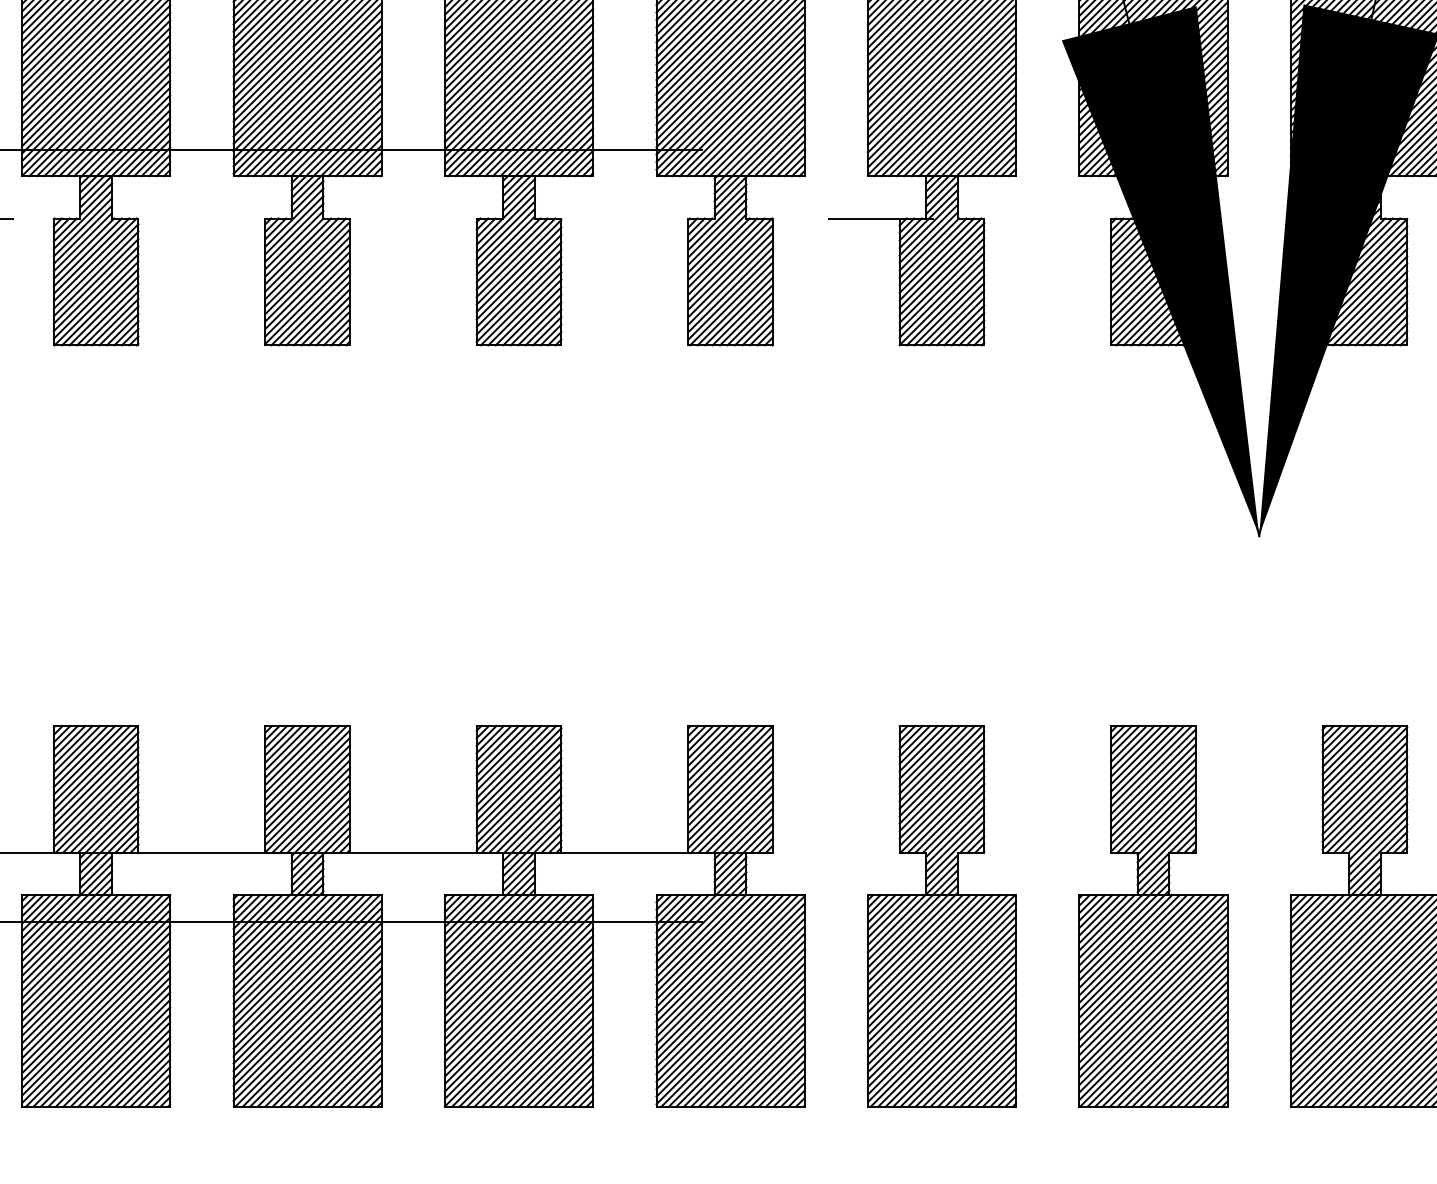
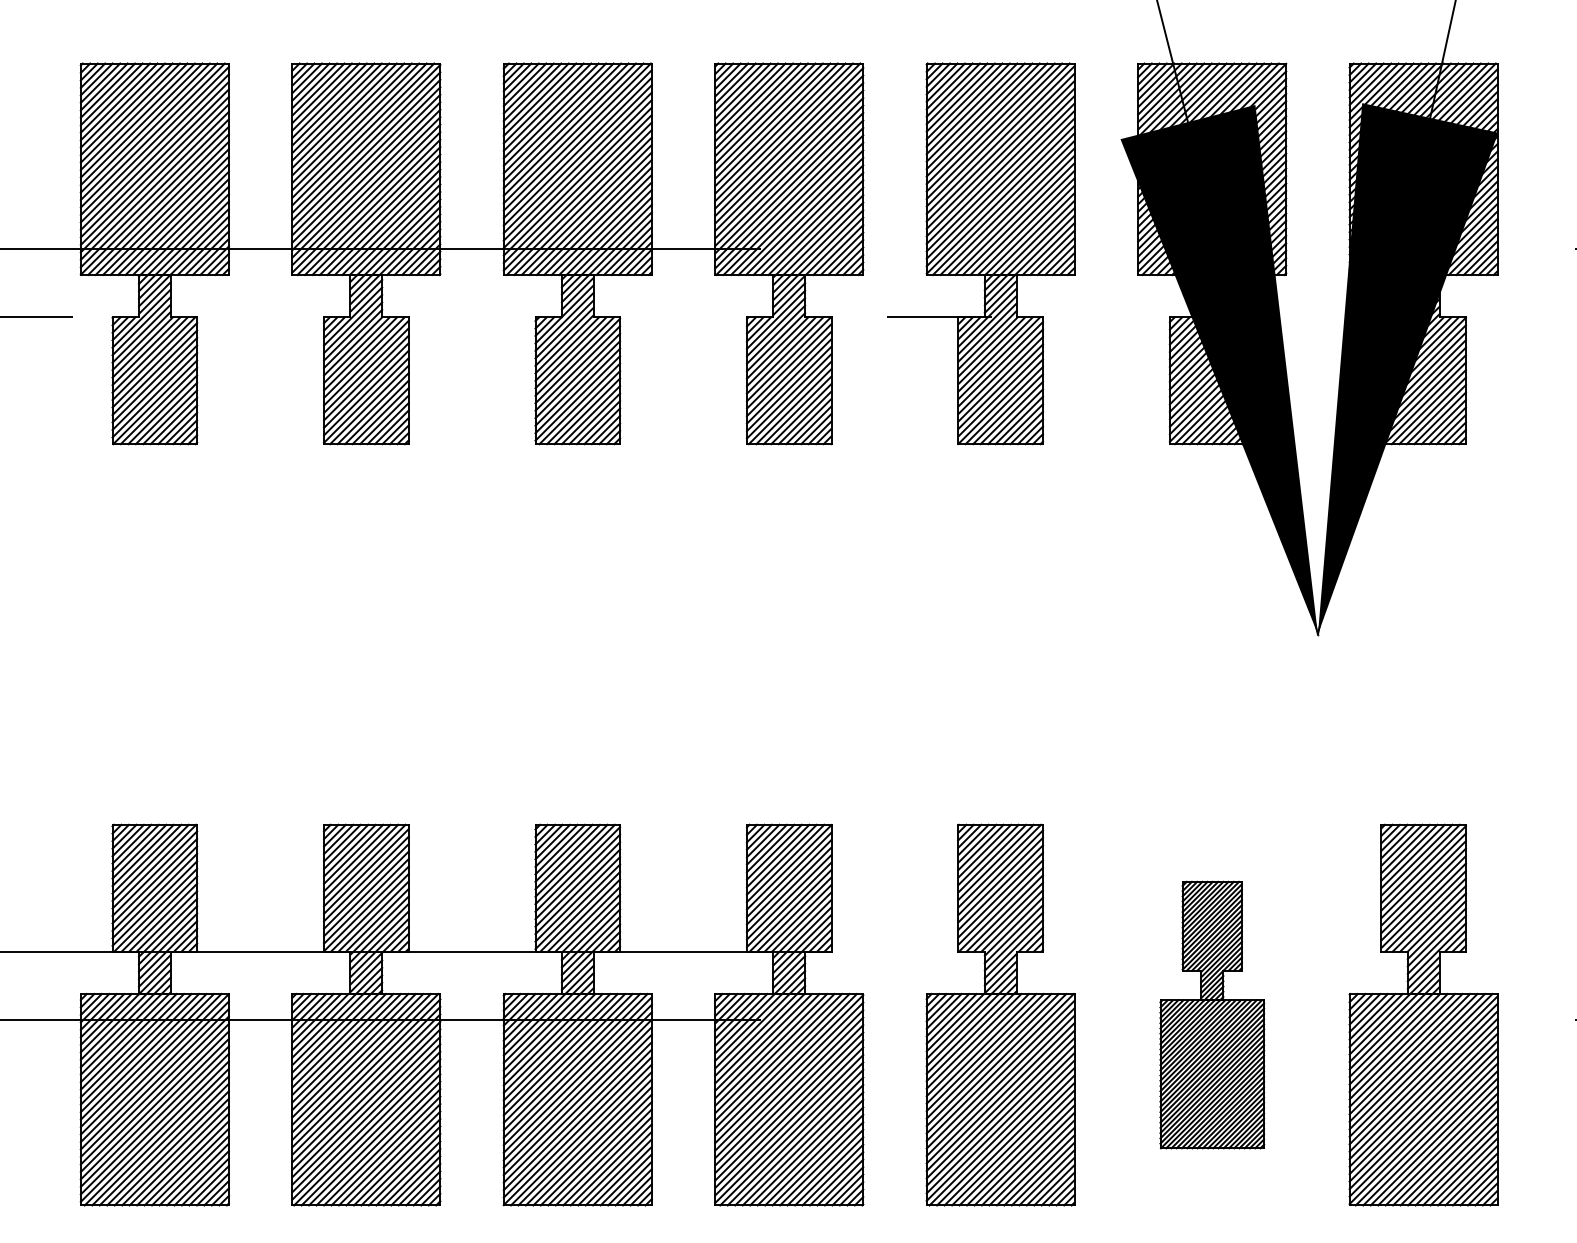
part: (1153, 915) -> (1212, 1014), size x0.7

